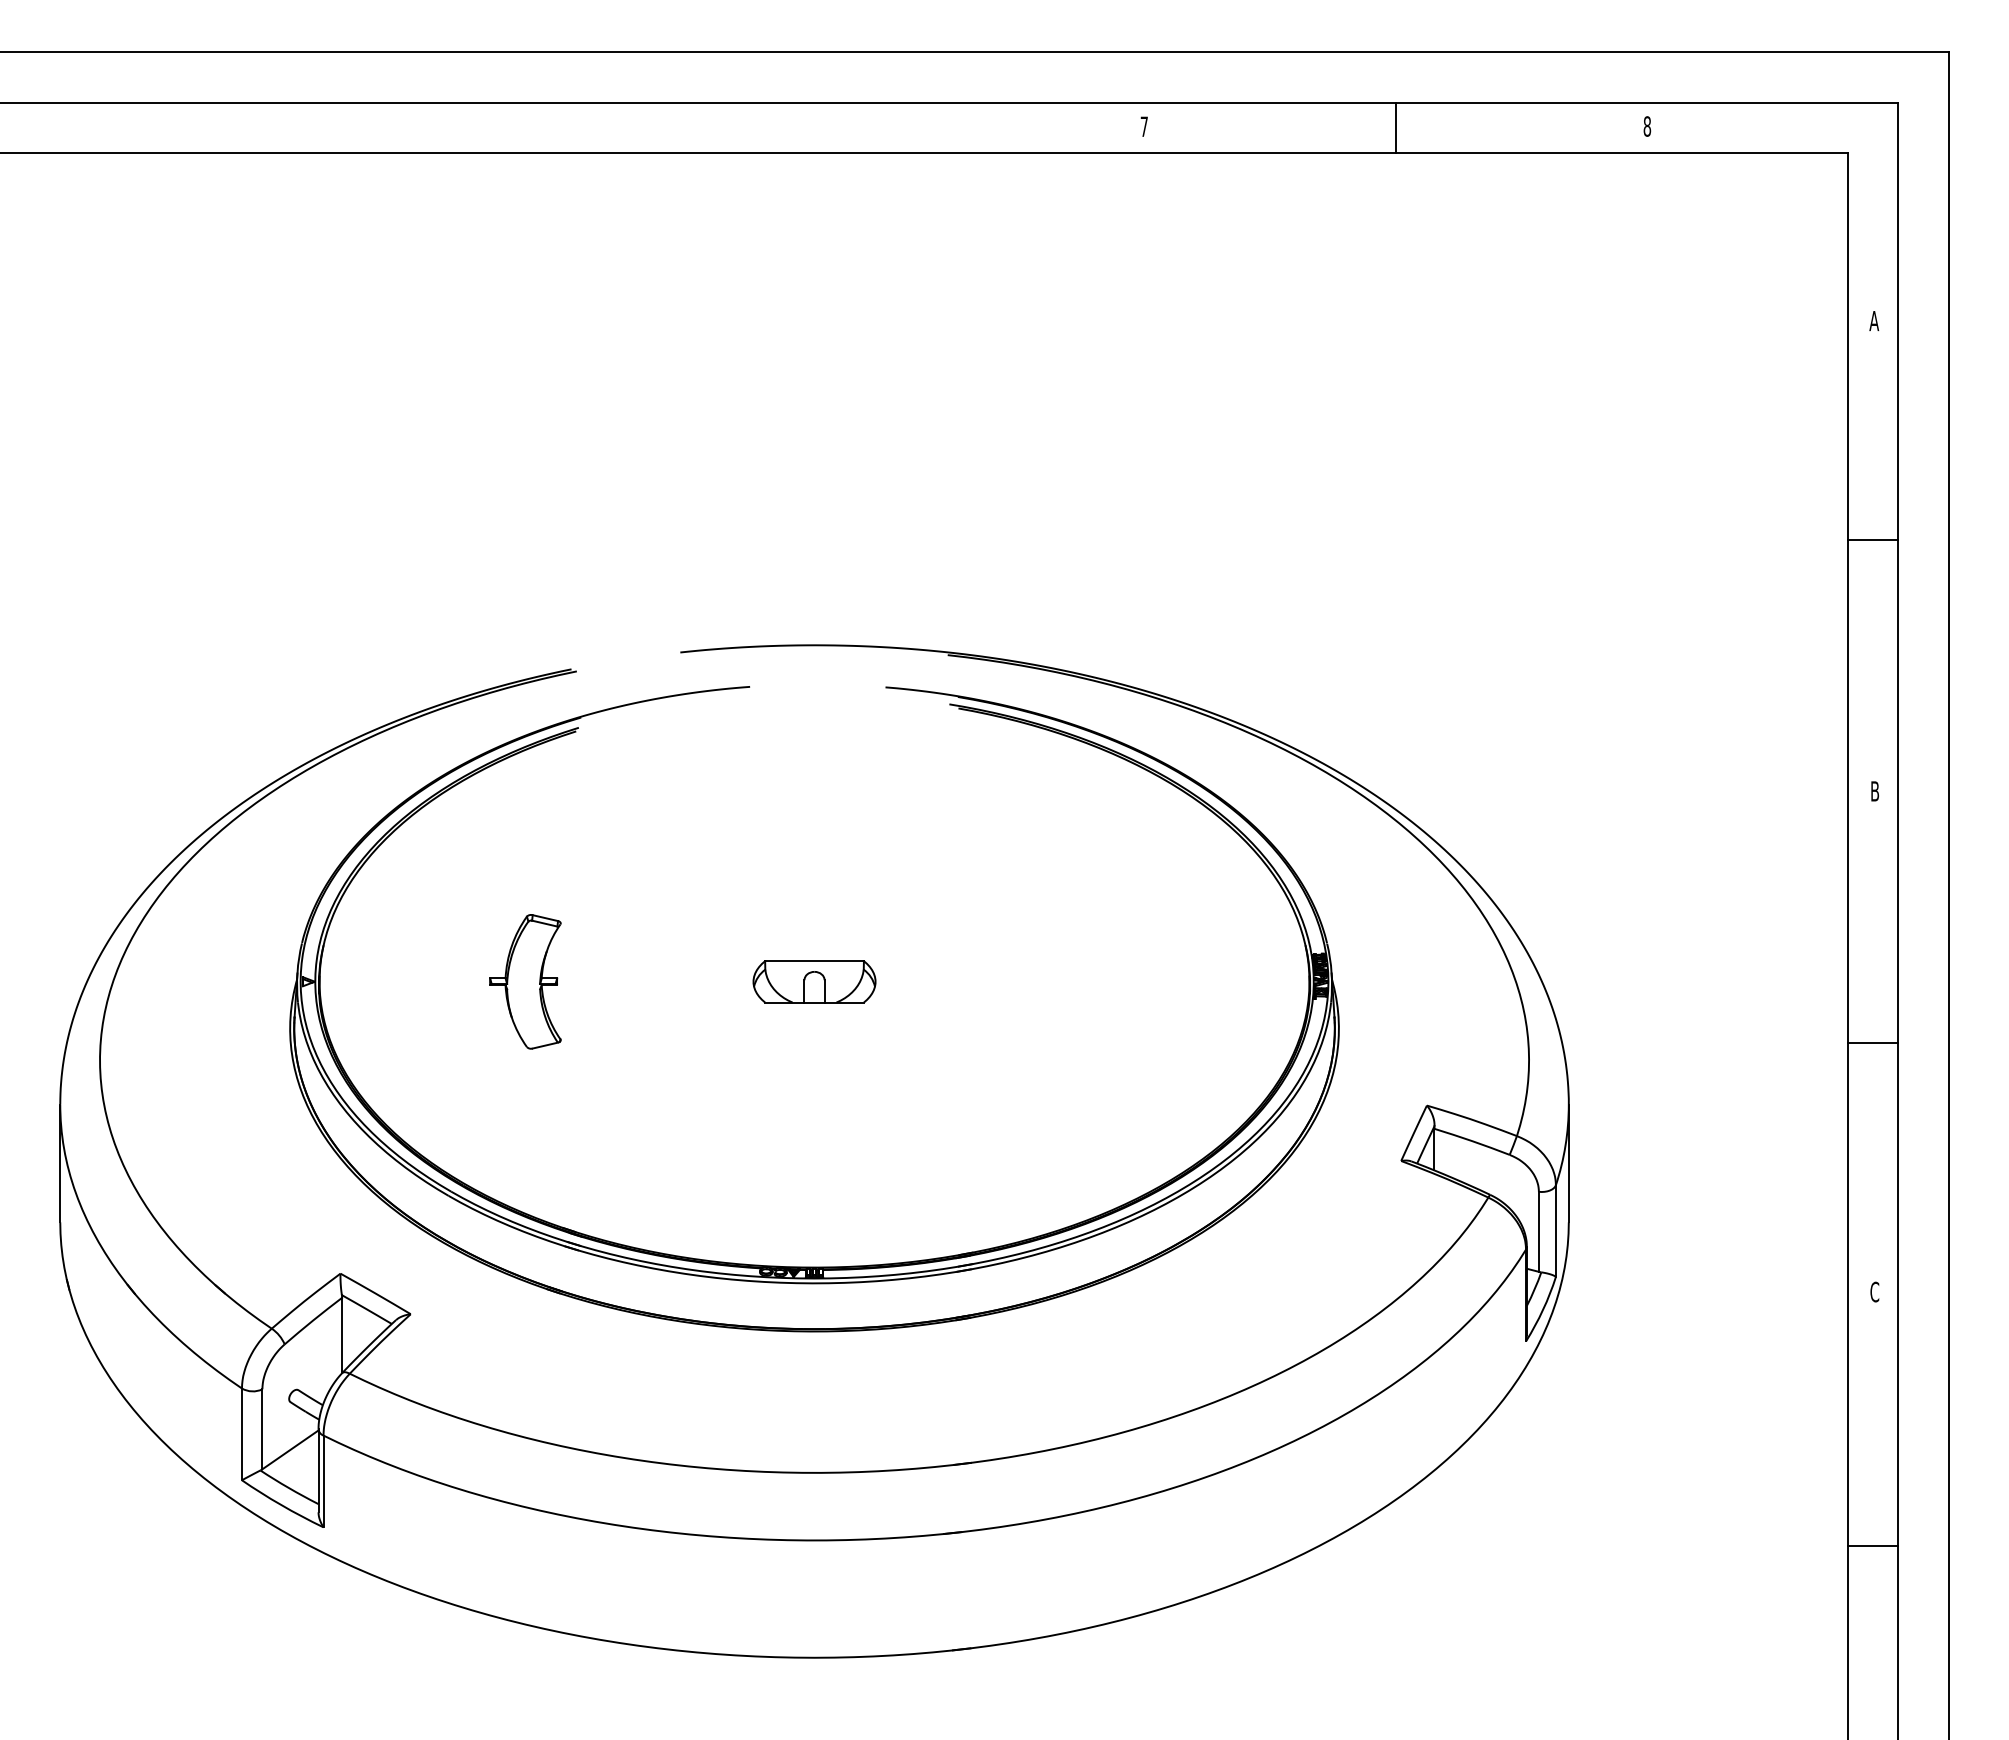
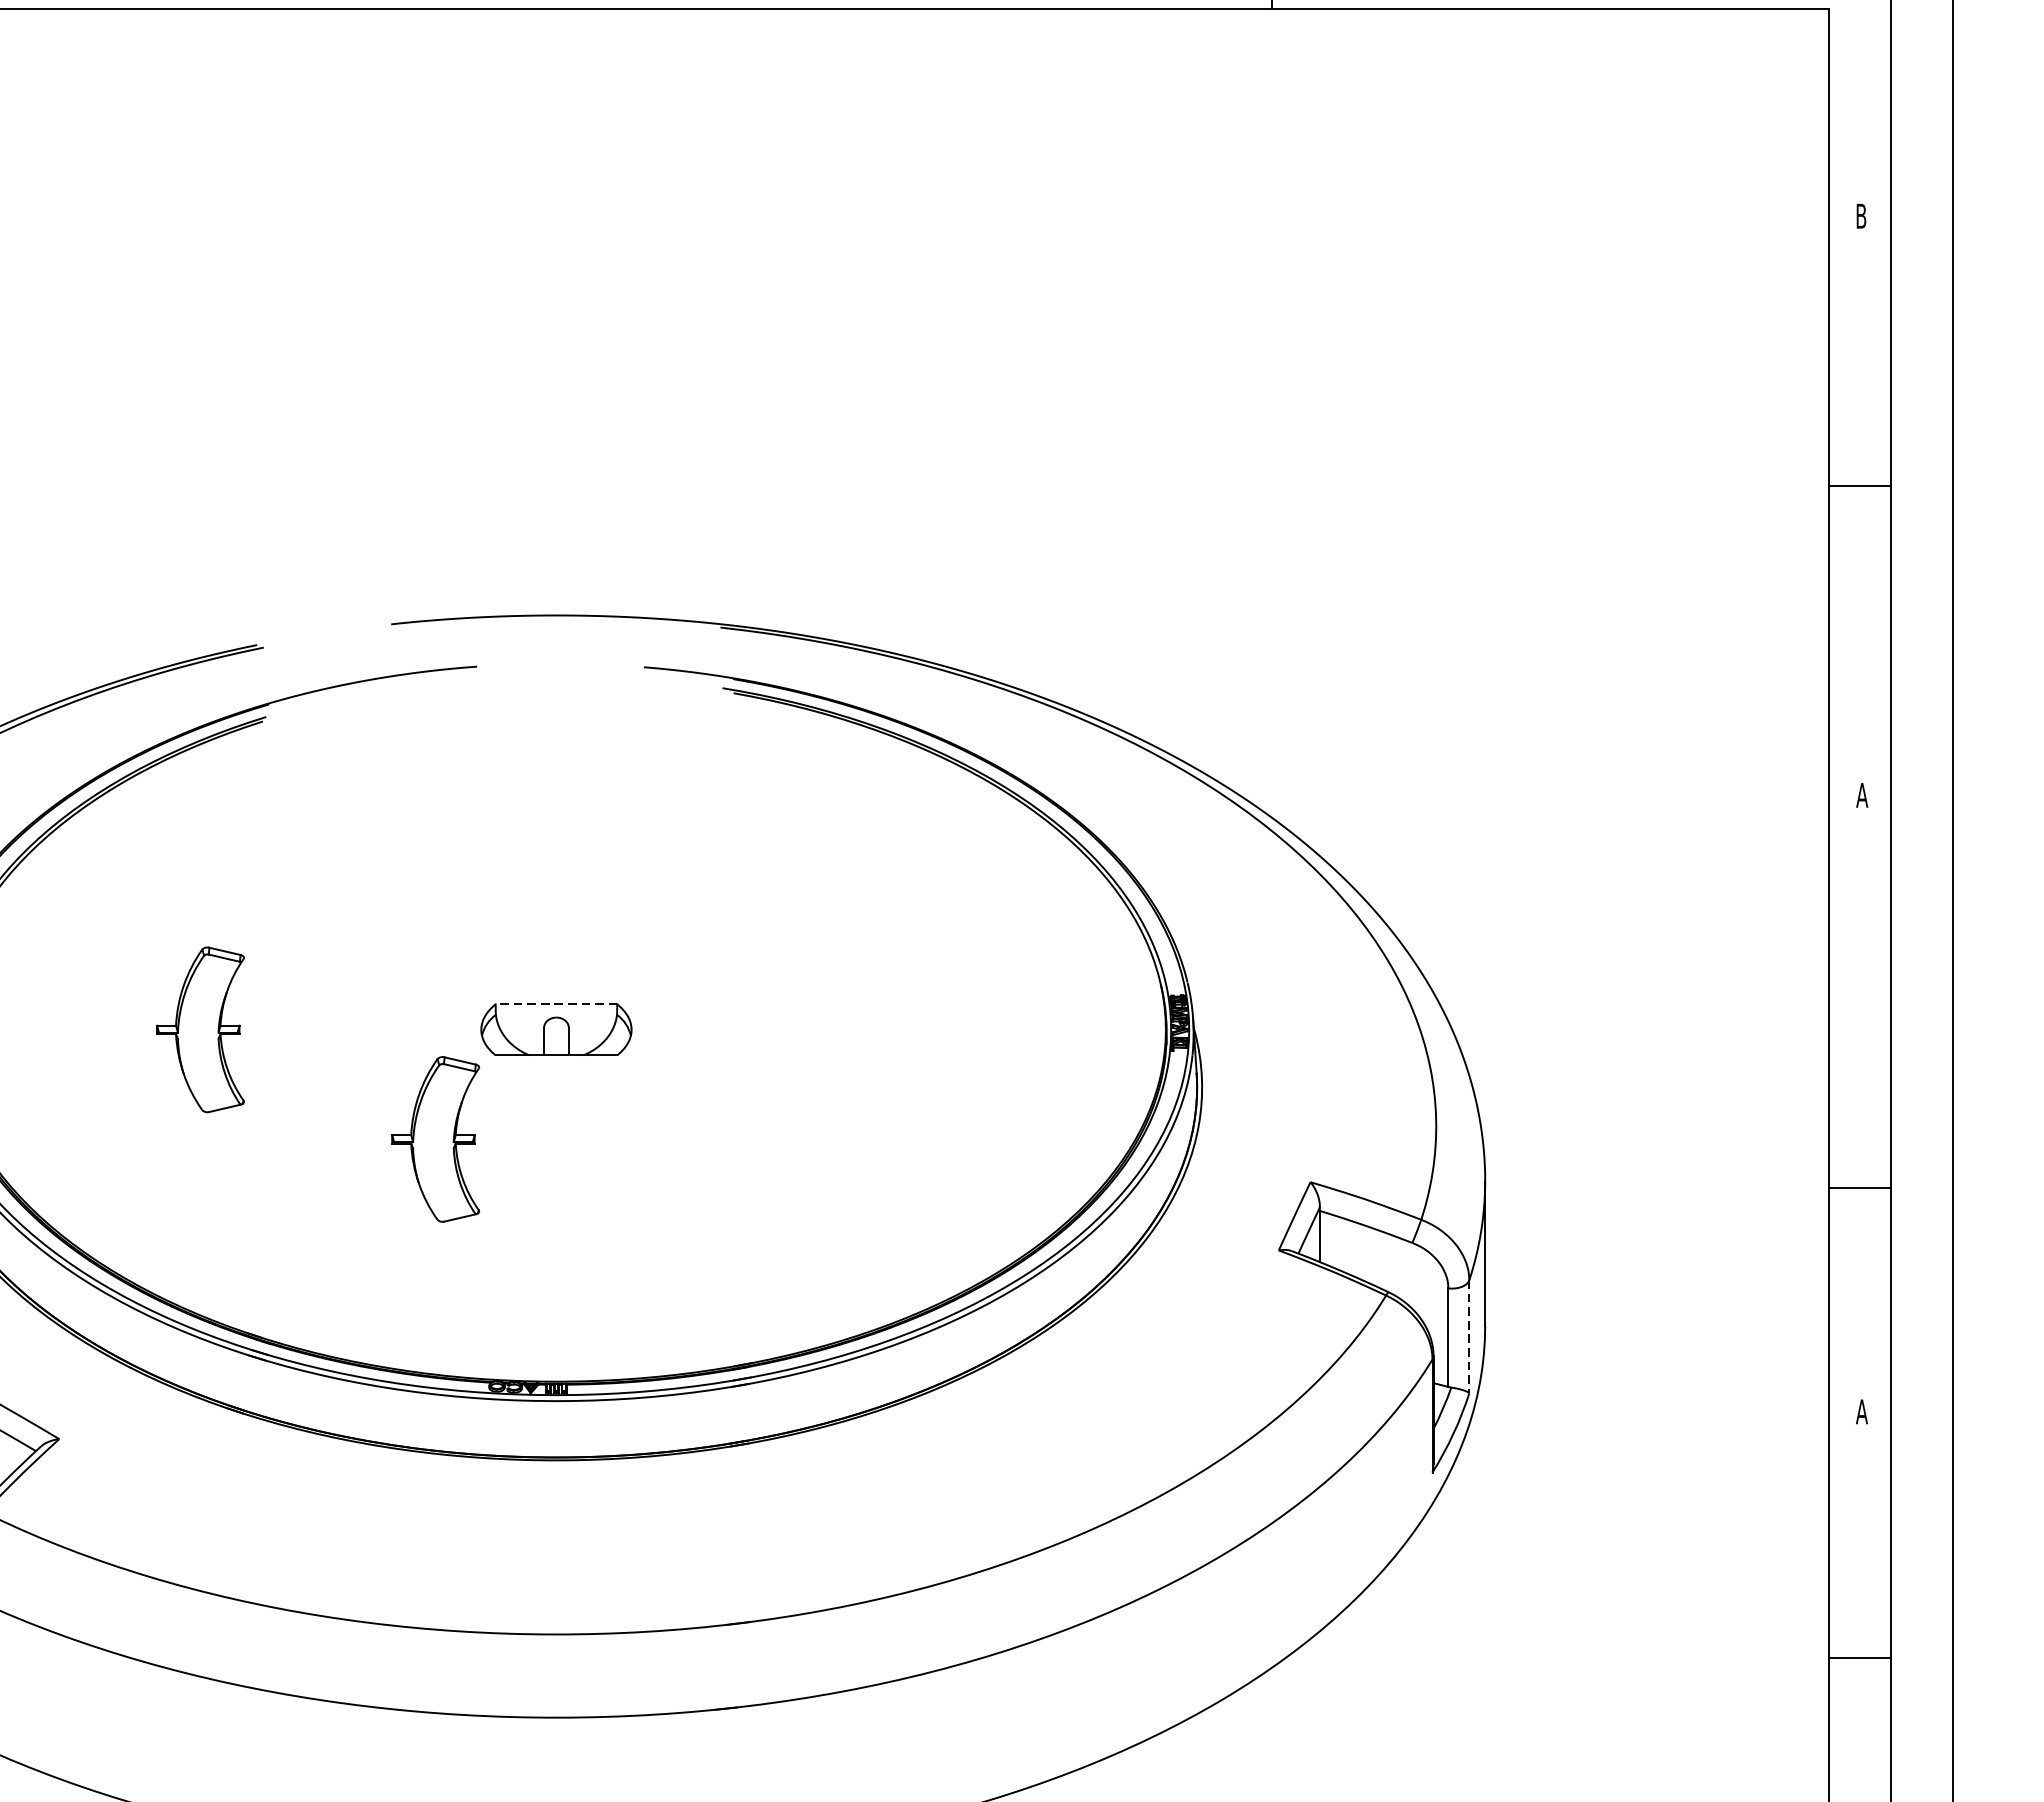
text: (1874, 321) -> (1861, 216), A -> B
text: (1874, 791) -> (1861, 795), B -> A
line: (814, 961) -> (556, 1004), solid -> dashed
line: (1873, 1042) -> (1860, 1187), moved
part: (716, 1070) -> (435, 1139), added
line: (1555, 1231) -> (1468, 1337), solid -> dashed
text: (1874, 1291) -> (1861, 1411), C -> A
line: (1873, 1545) -> (1860, 1657), moved

